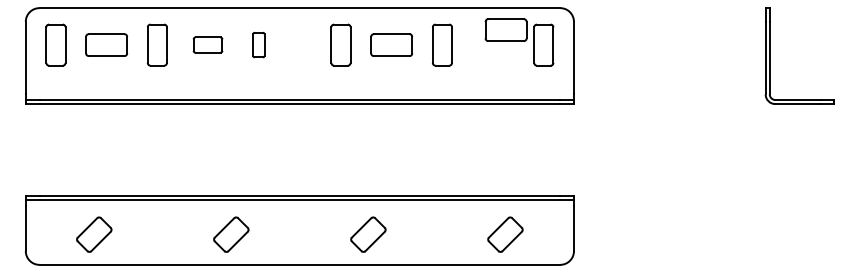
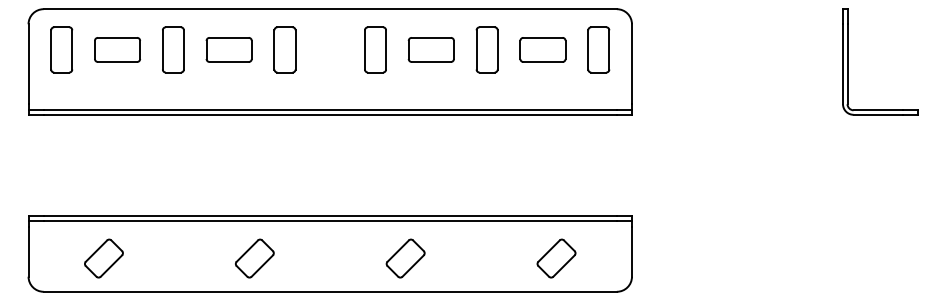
part: (505, 29) -> (542, 49), moved
part: (207, 44) -> (228, 49), size x1.43
part: (258, 44) -> (284, 49), size x1.67

